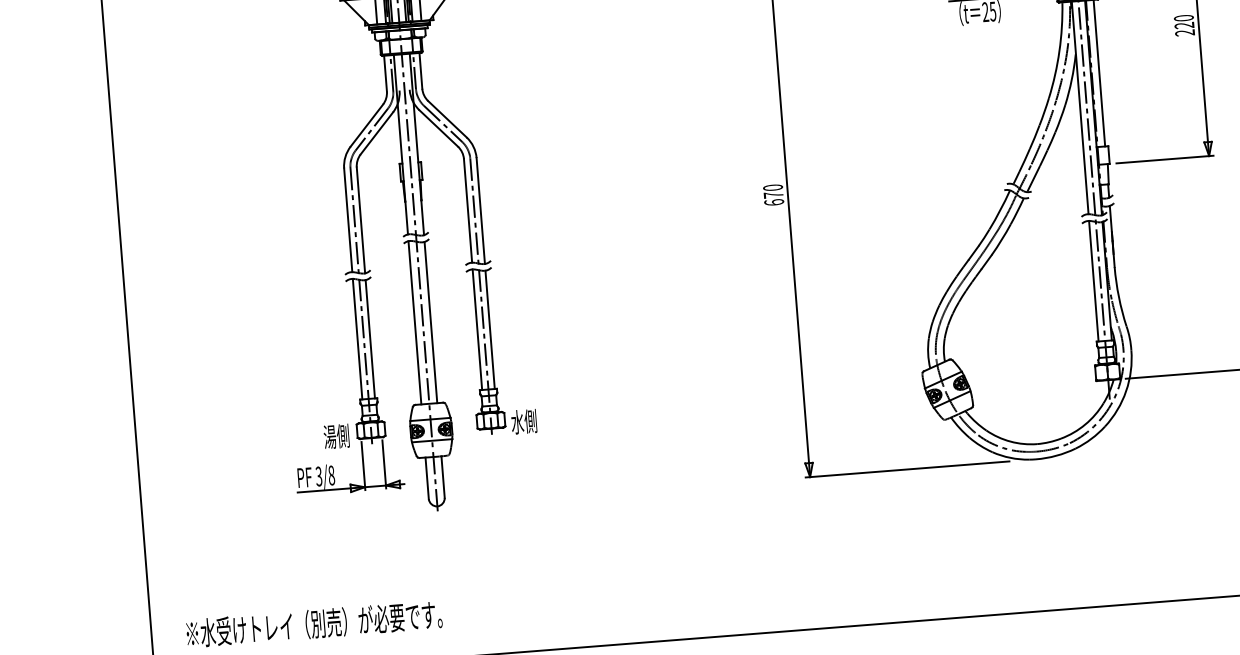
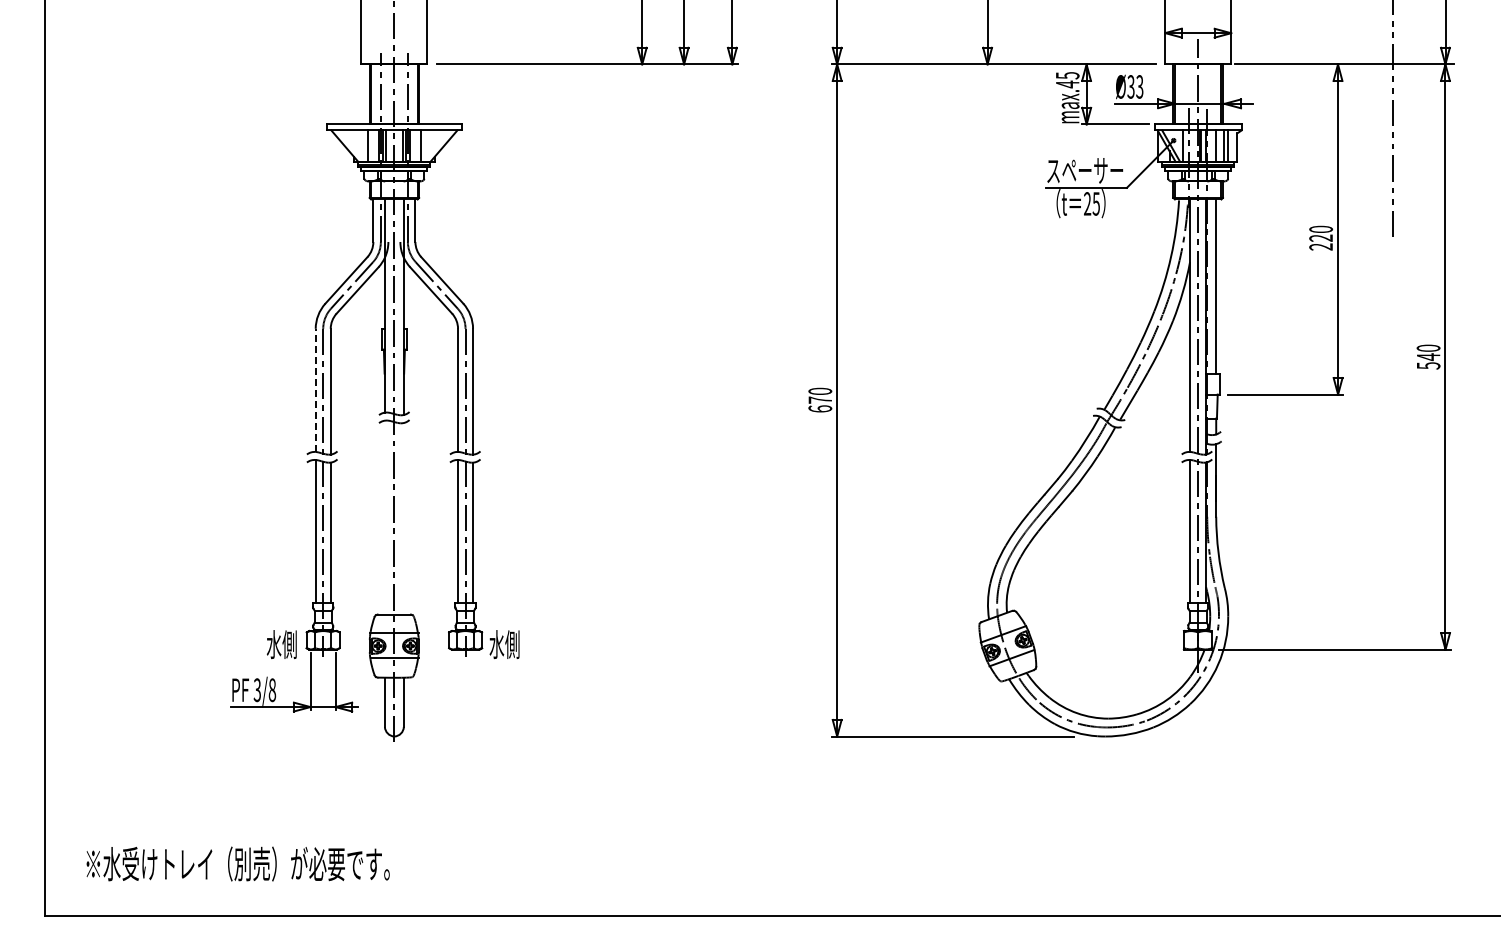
line: (348, 220) -> (315, 390), solid -> dashed
line: (414, 322) -> (384, 517), removed
line: (430, 322) -> (403, 518), removed
text: (329, 437) -> (273, 644), 湯側 -> 水側

